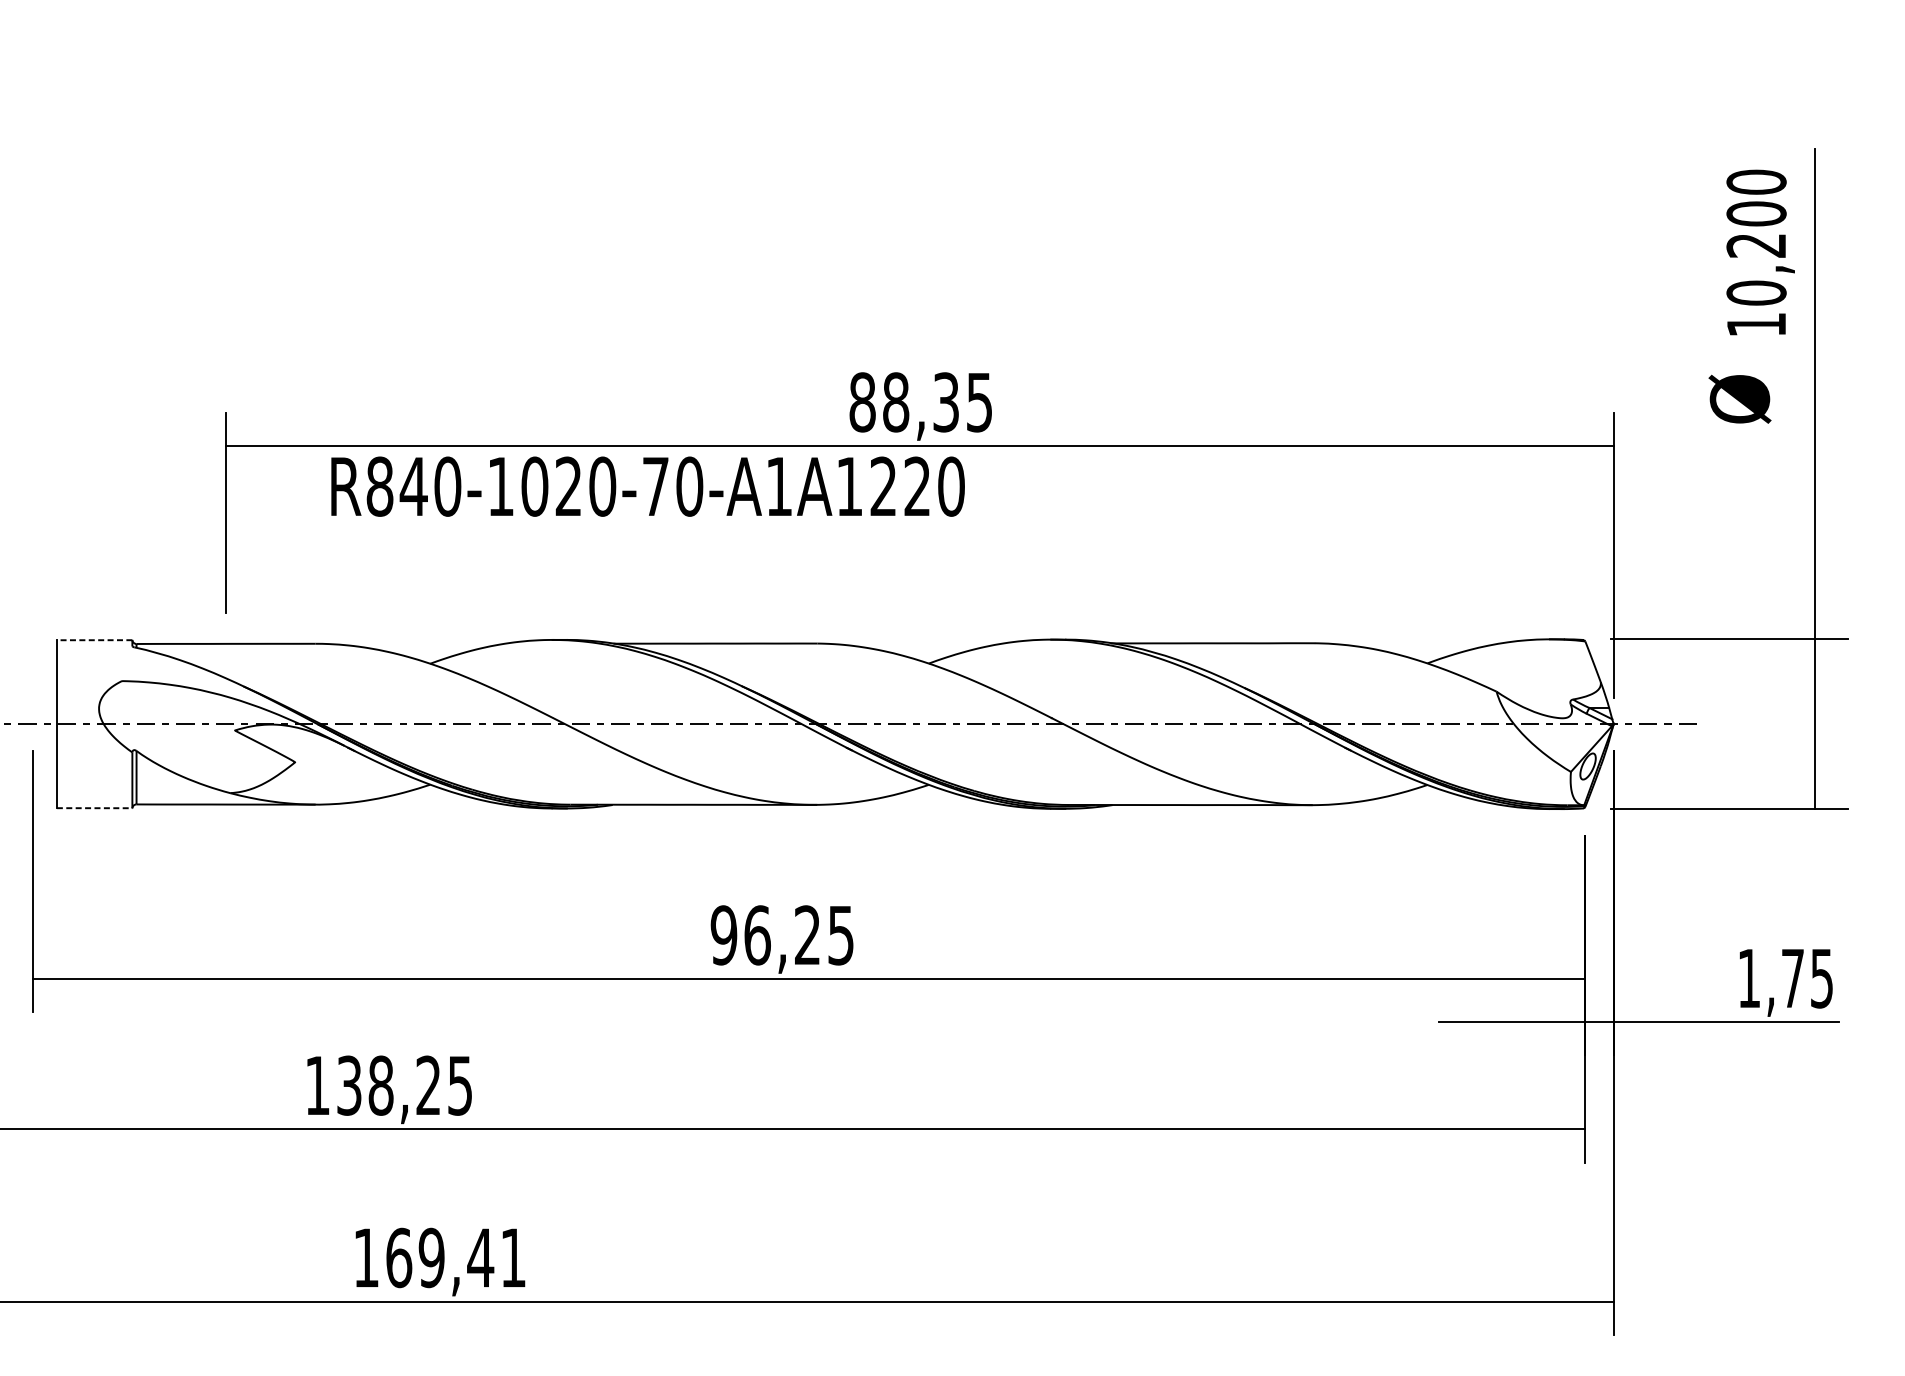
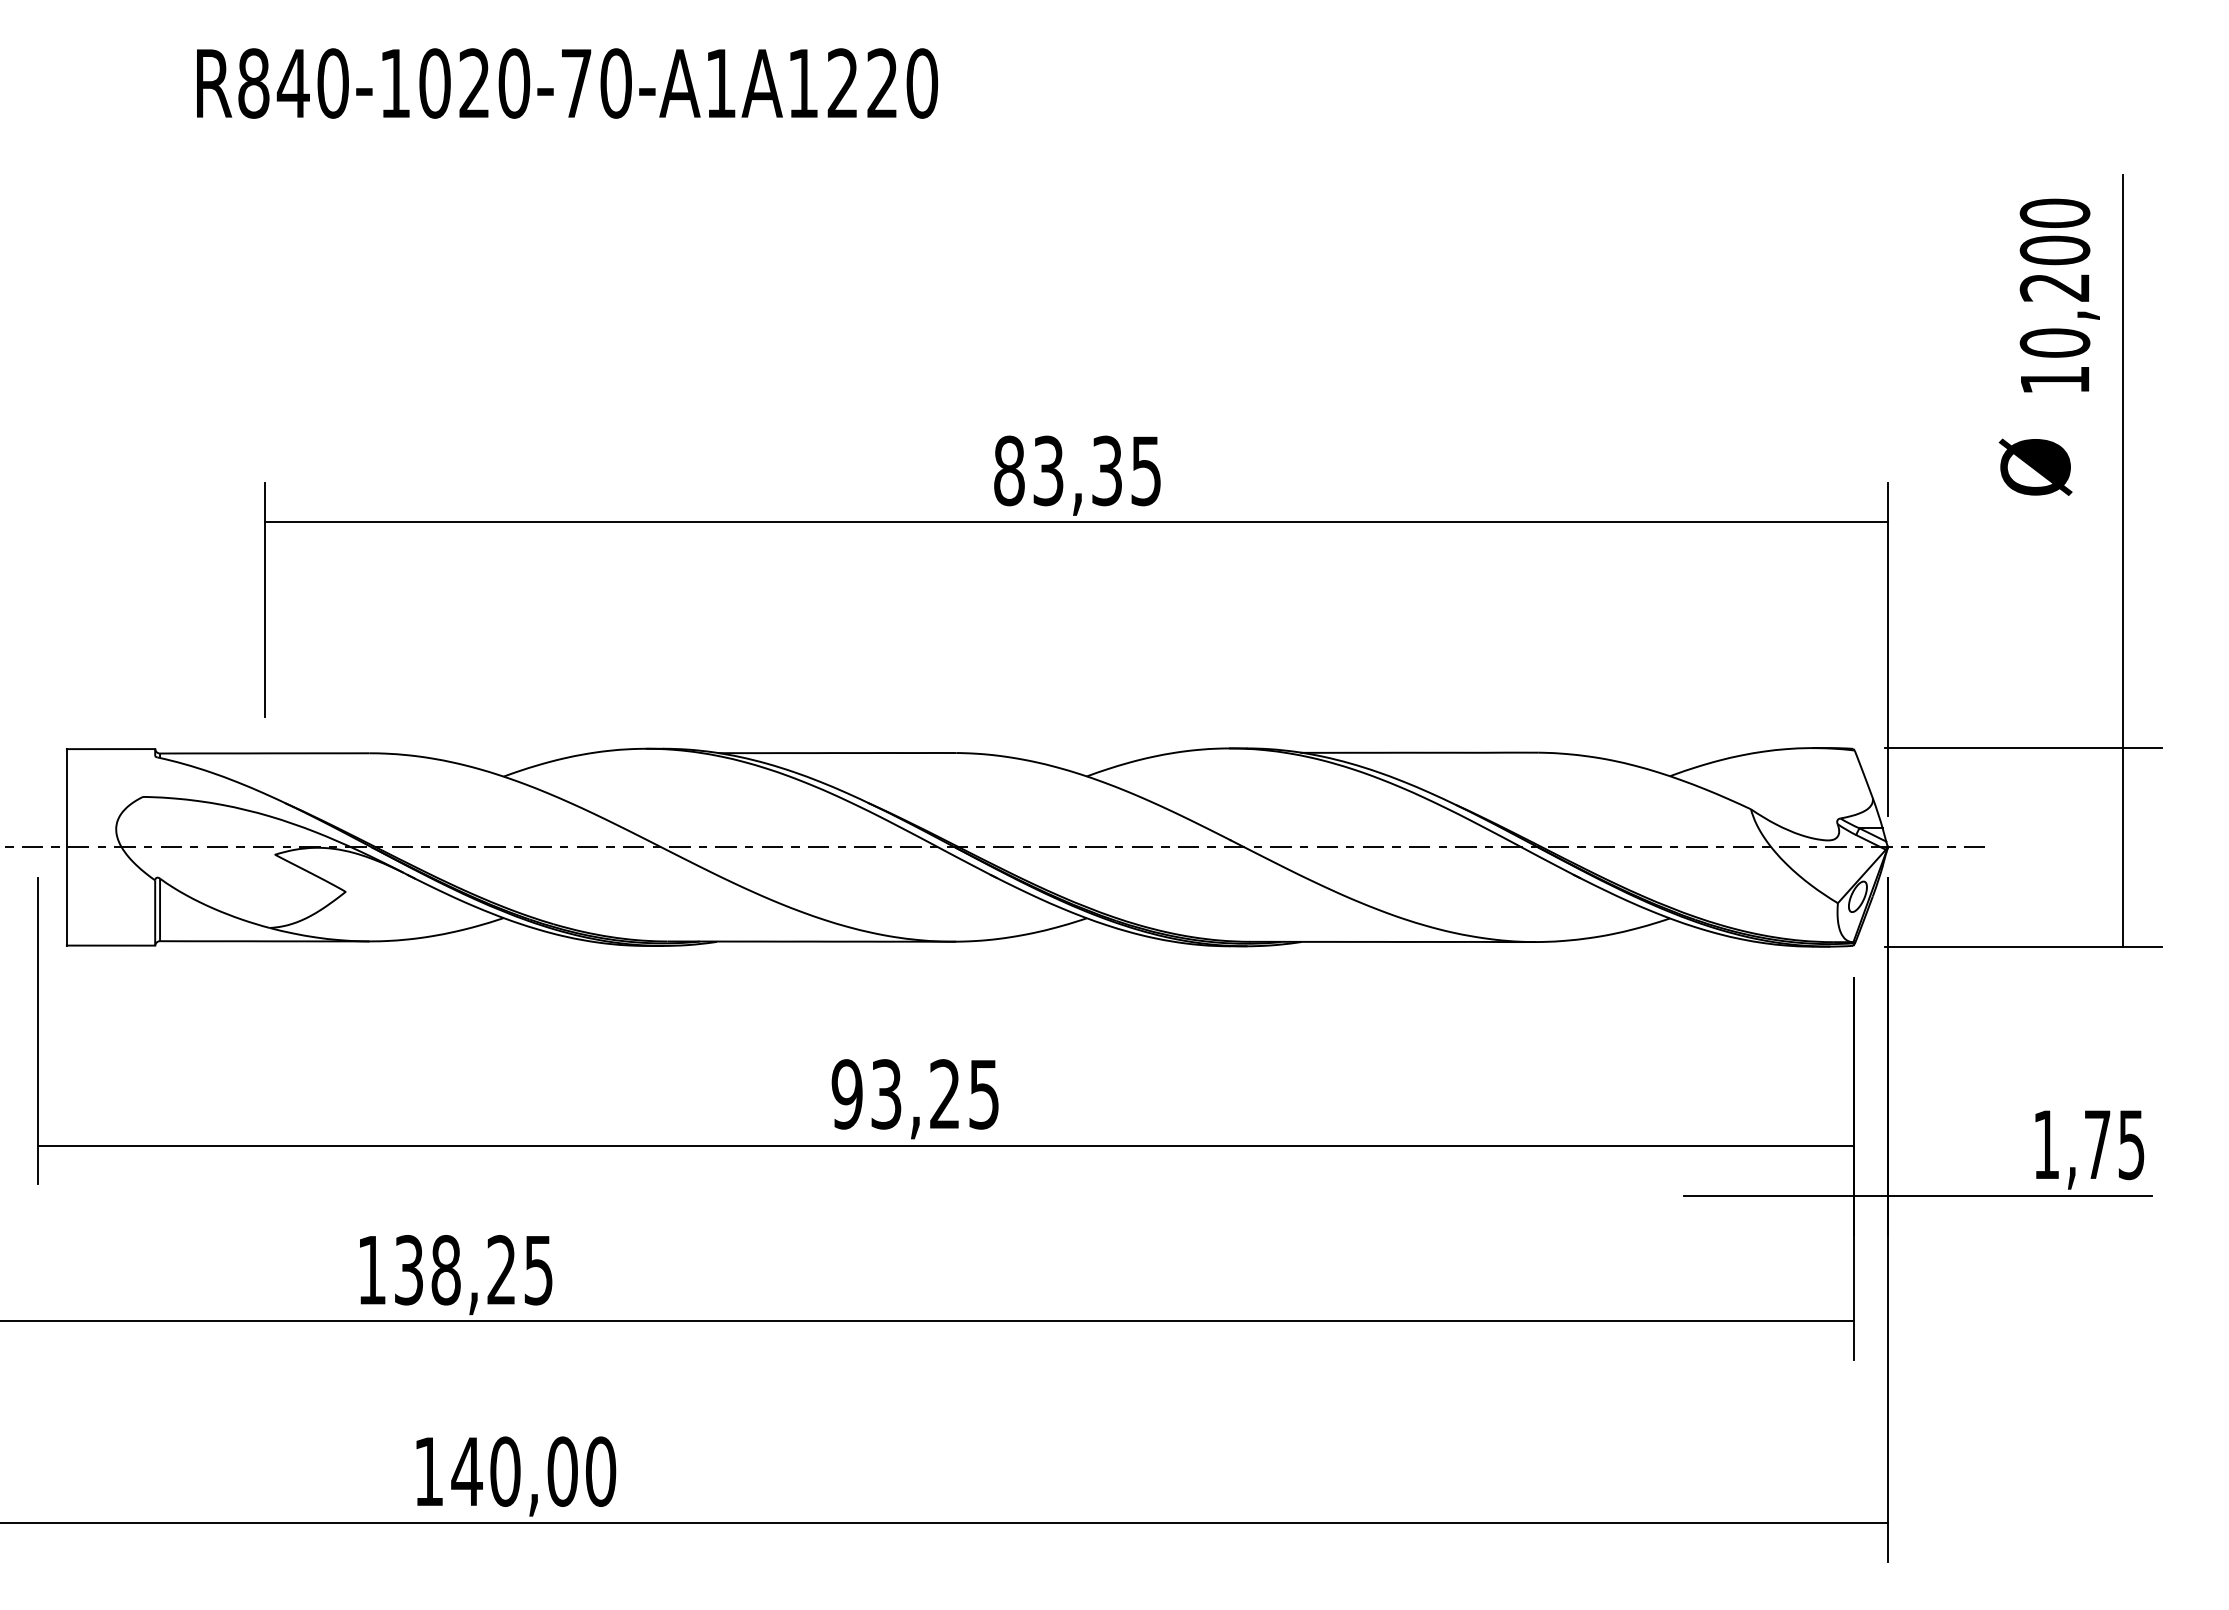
text: (896, 402) -> (1048, 470), 88,35 -> 83,35
text: (648, 486) -> (567, 83), moved
line: (94, 640) -> (110, 749), dashed -> solid
line: (95, 808) -> (111, 945), dashed -> solid
text: (757, 935) -> (886, 1094), 96,25 -> 93,25
text: (455, 1257) -> (533, 1471), 169,41 -> 140,00

